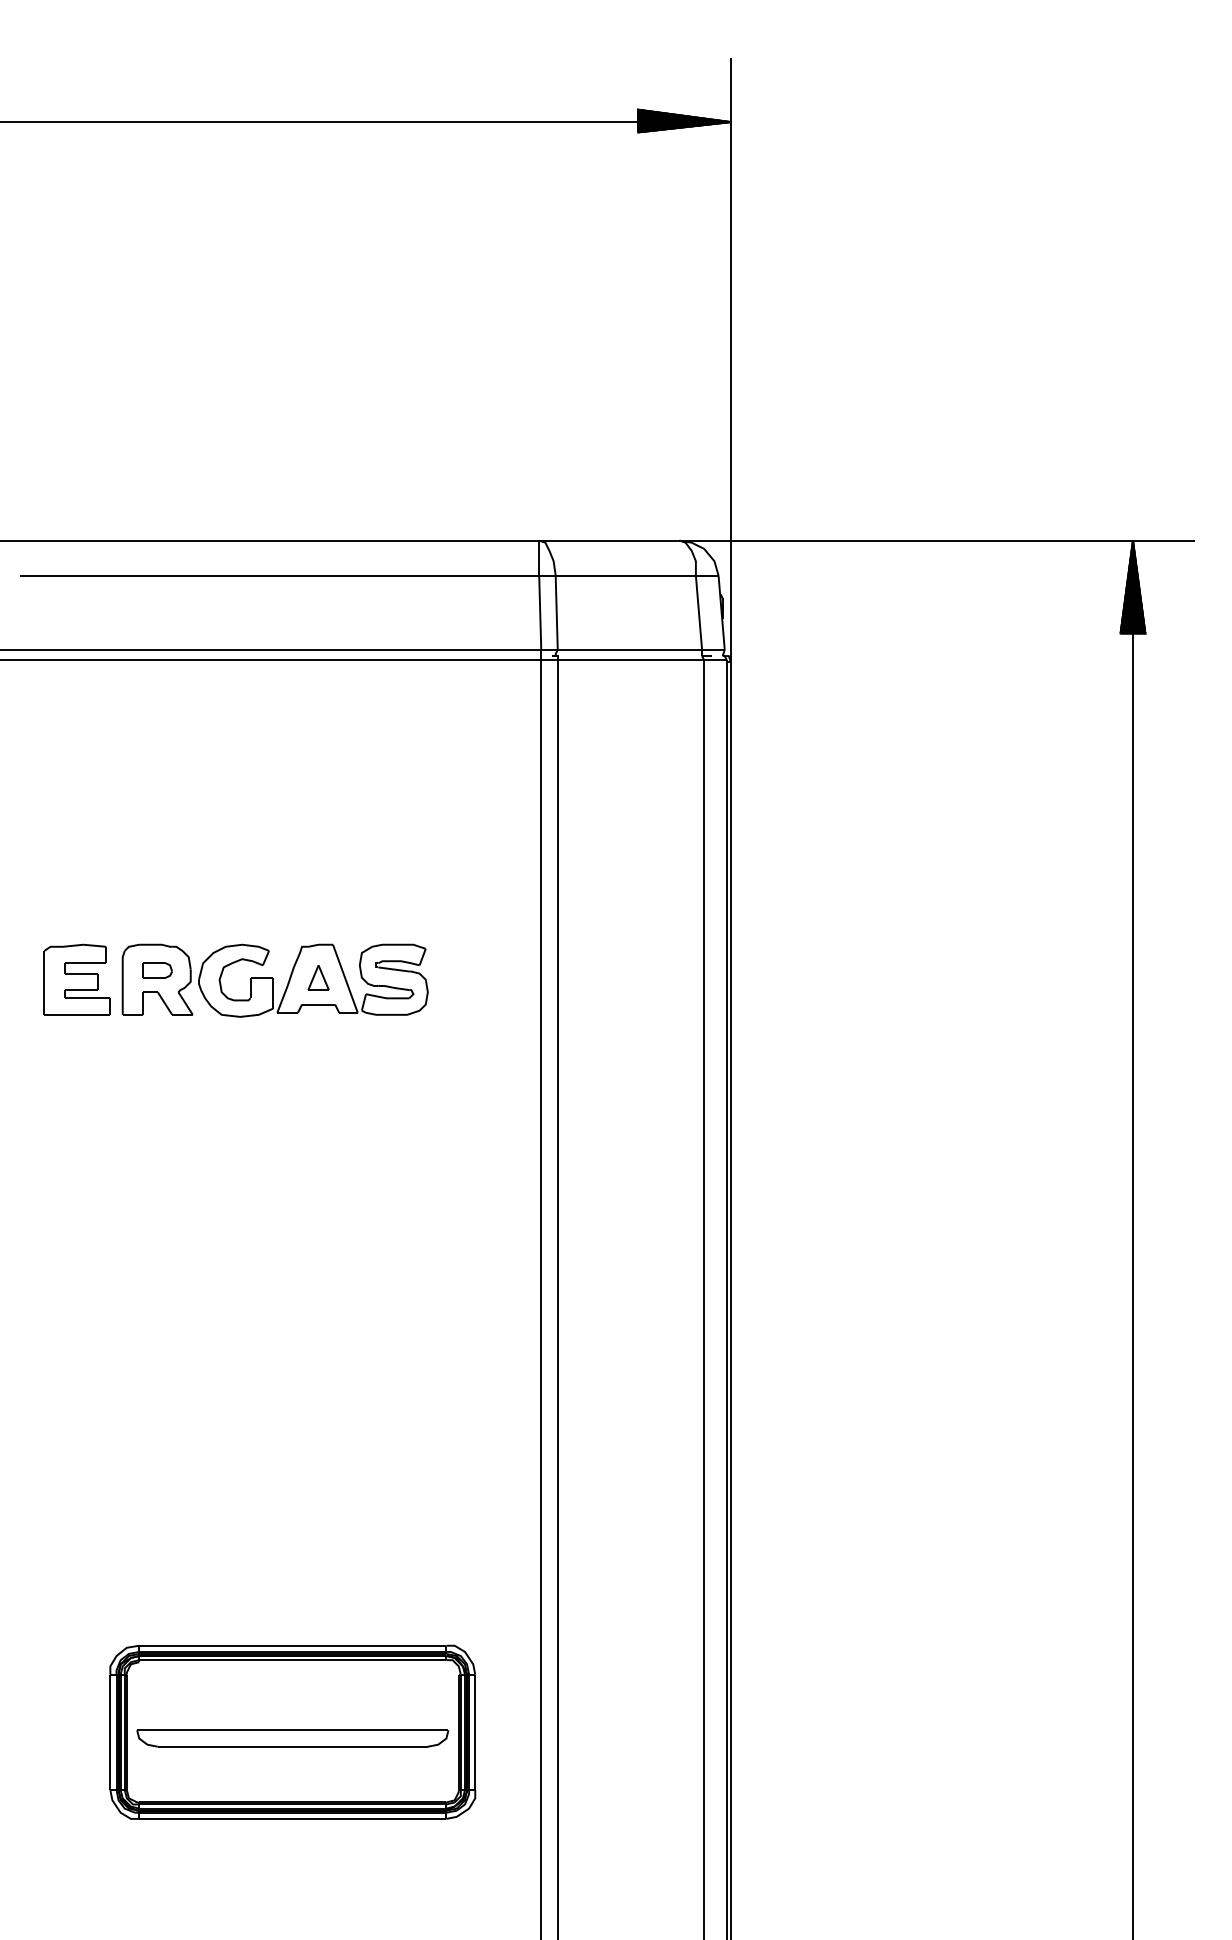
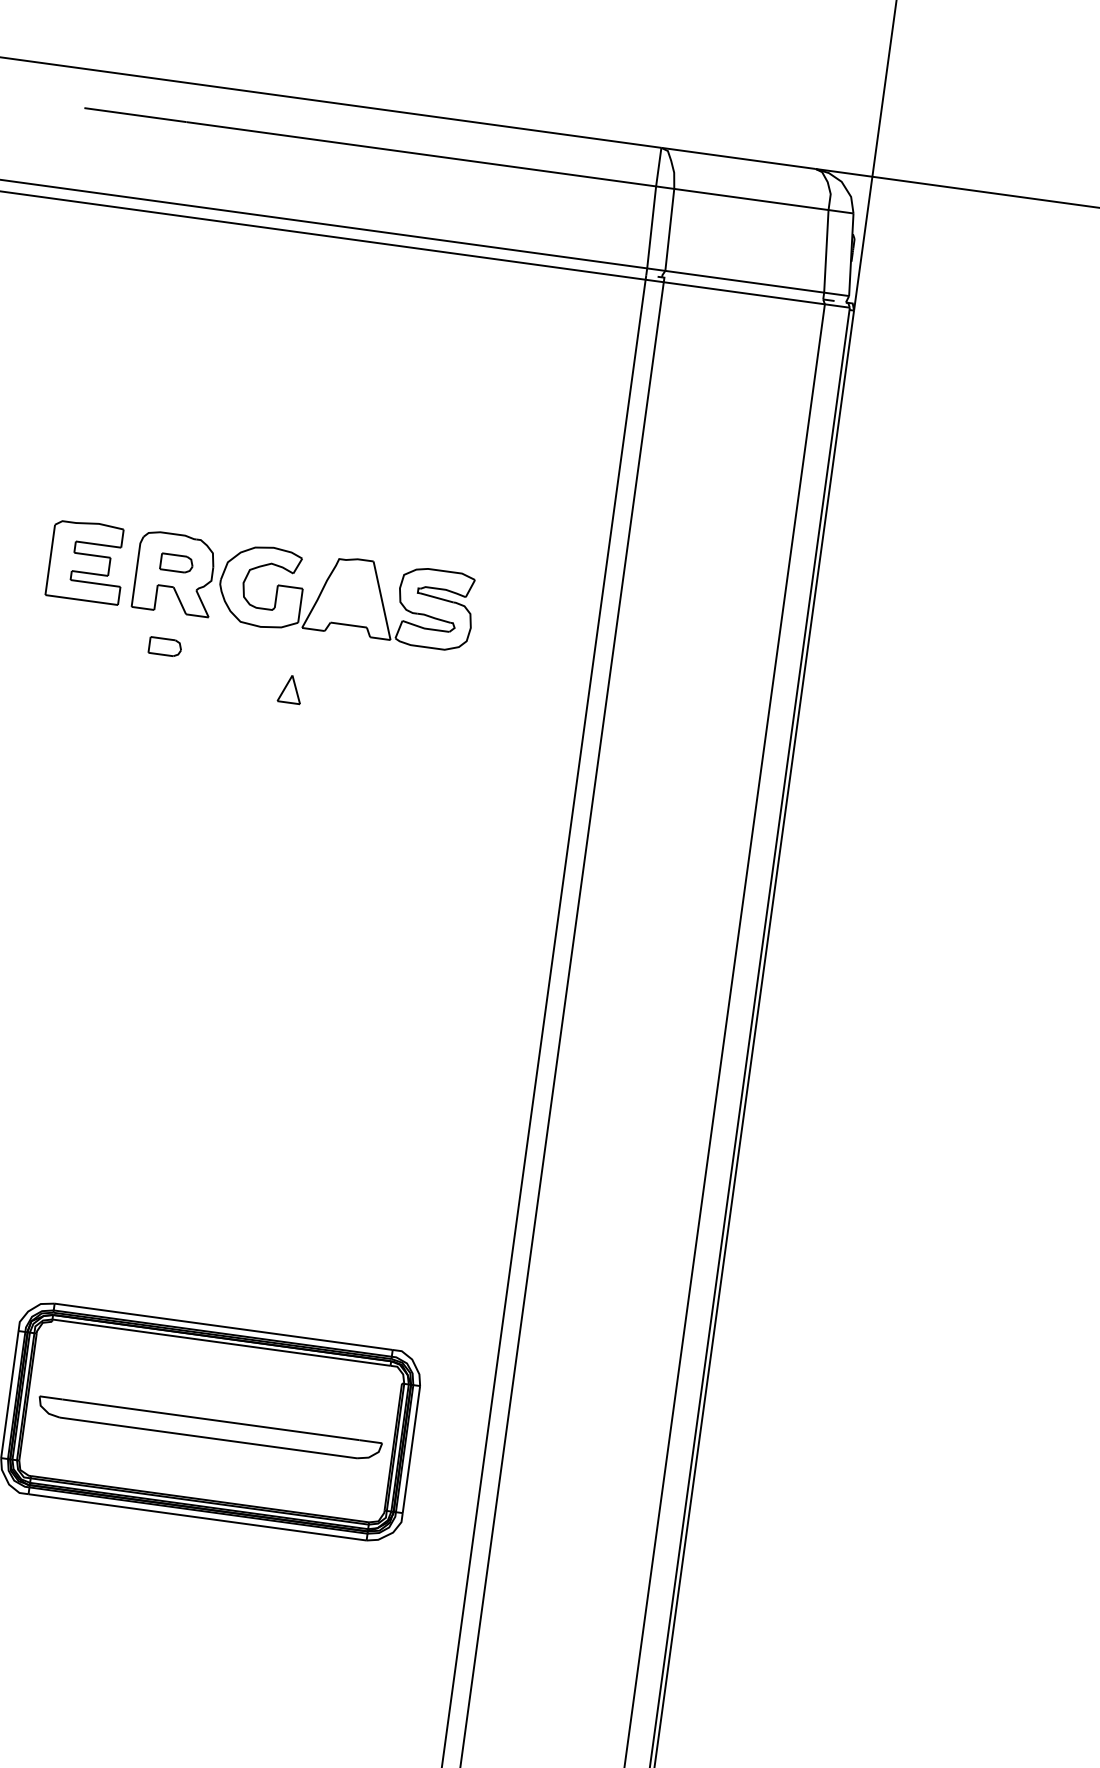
part: (318, 977) -> (290, 688), moved
part: (157, 1046) -> (165, 646), added

